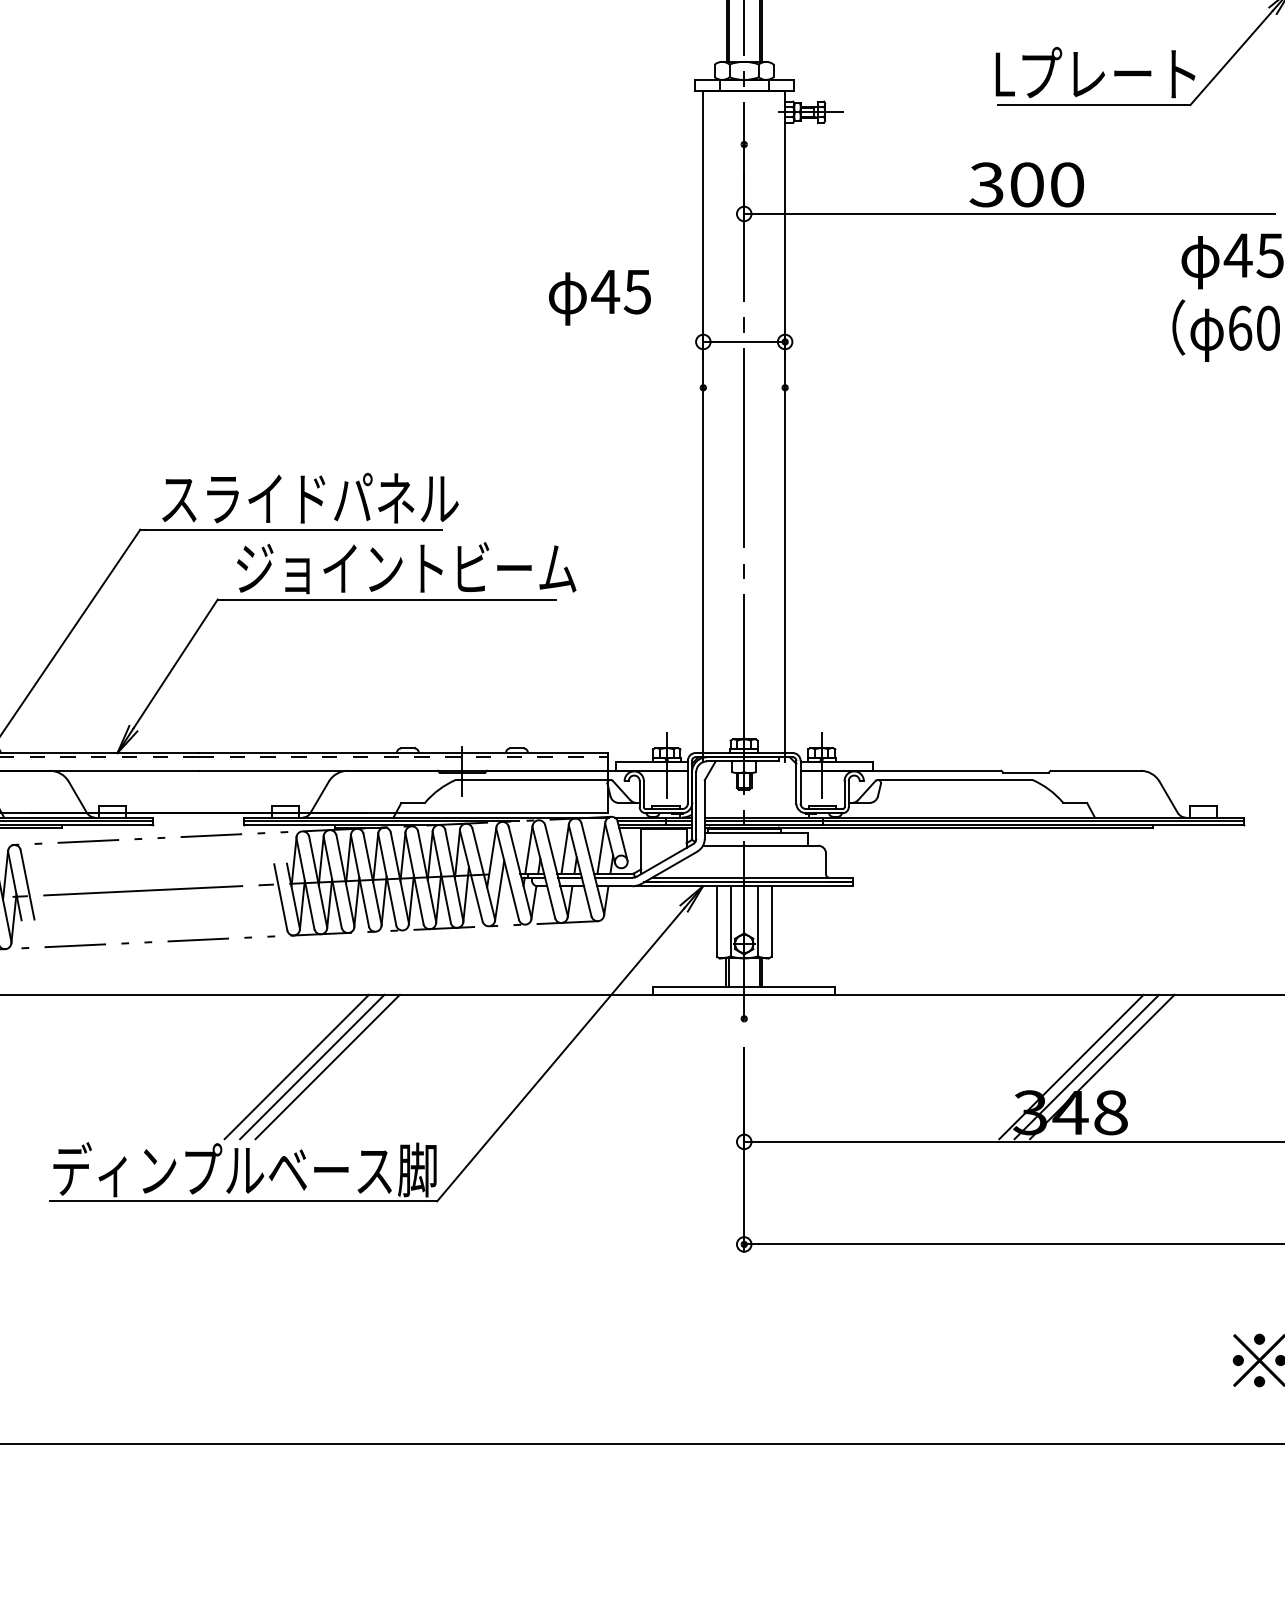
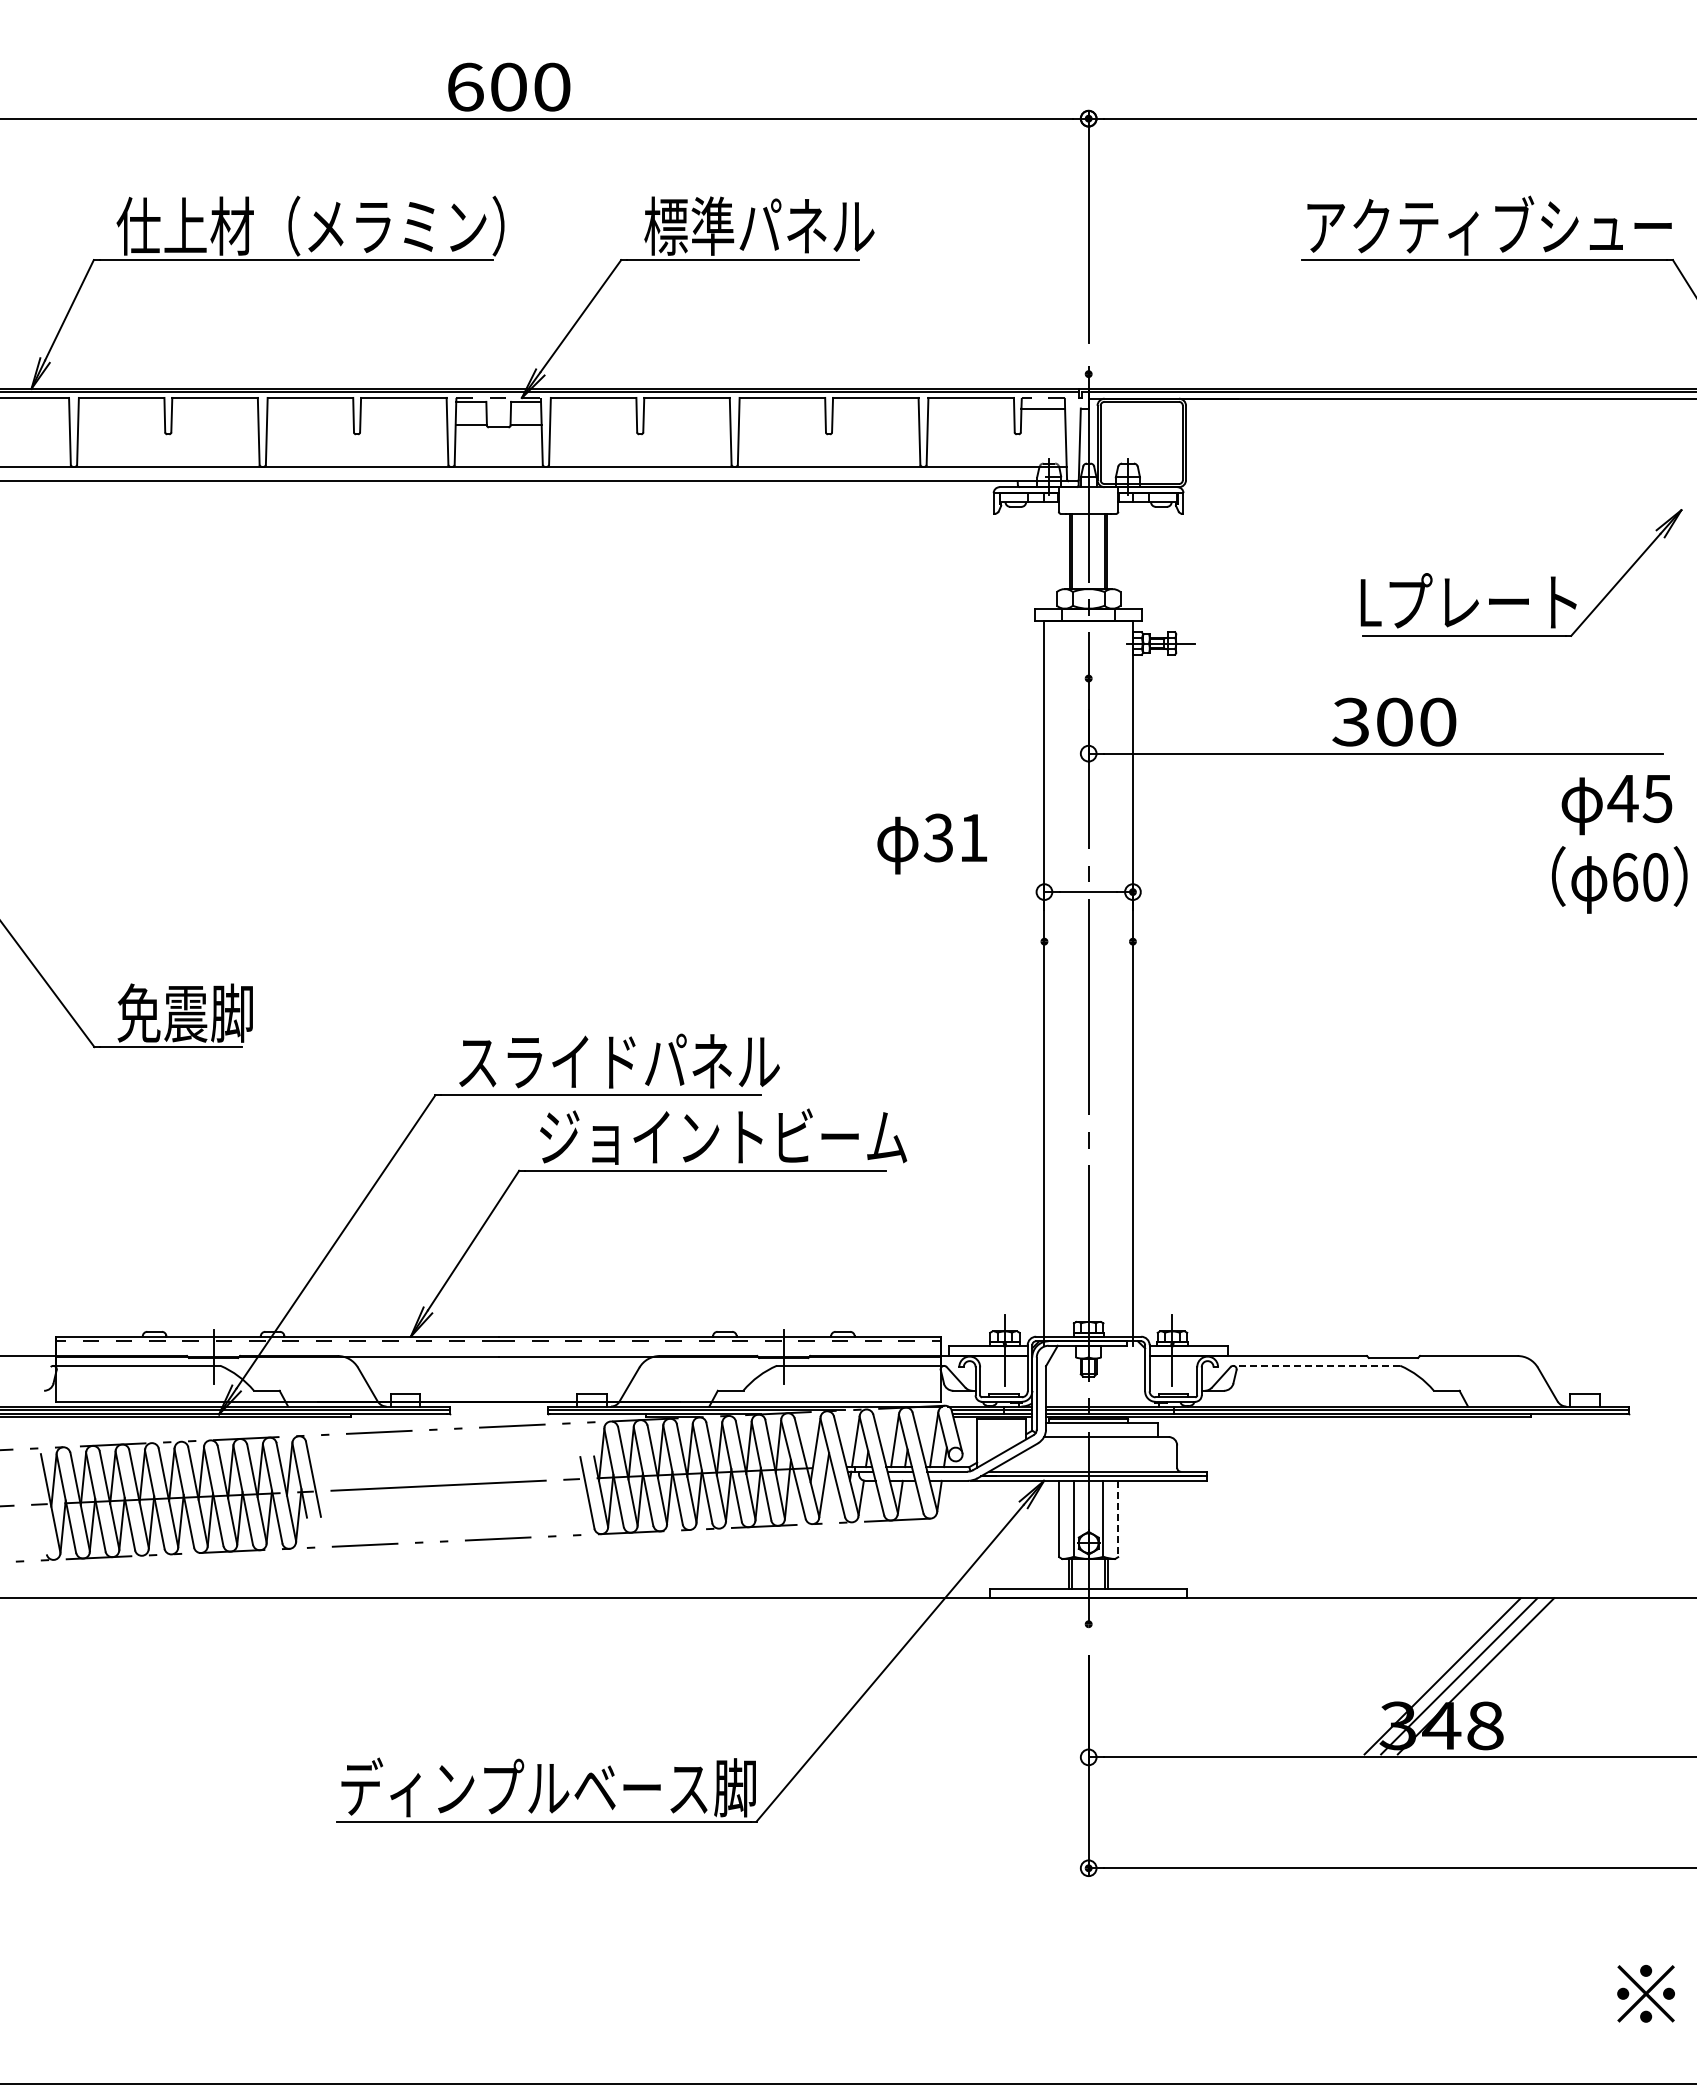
text: (621, 291) -> (955, 837), 45 -> 31
line: (954, 779) -> (1316, 1365), solid -> dashed
line: (771, 921) -> (1118, 1519), solid -> dashed
line: (296, 1067) -> (604, 1676), removed
line: (312, 1067) -> (621, 1676), removed
line: (328, 1067) -> (638, 1676), removed

